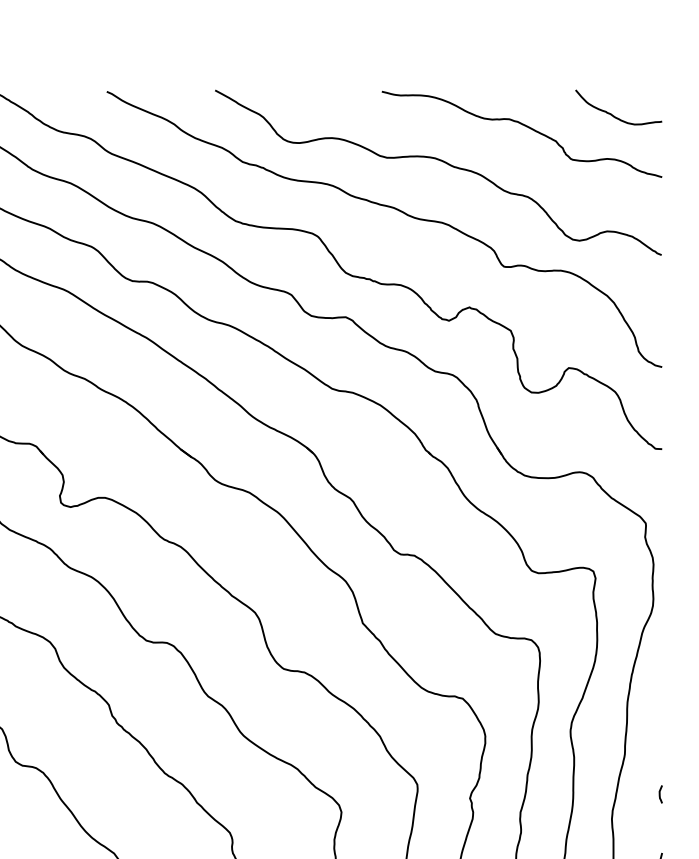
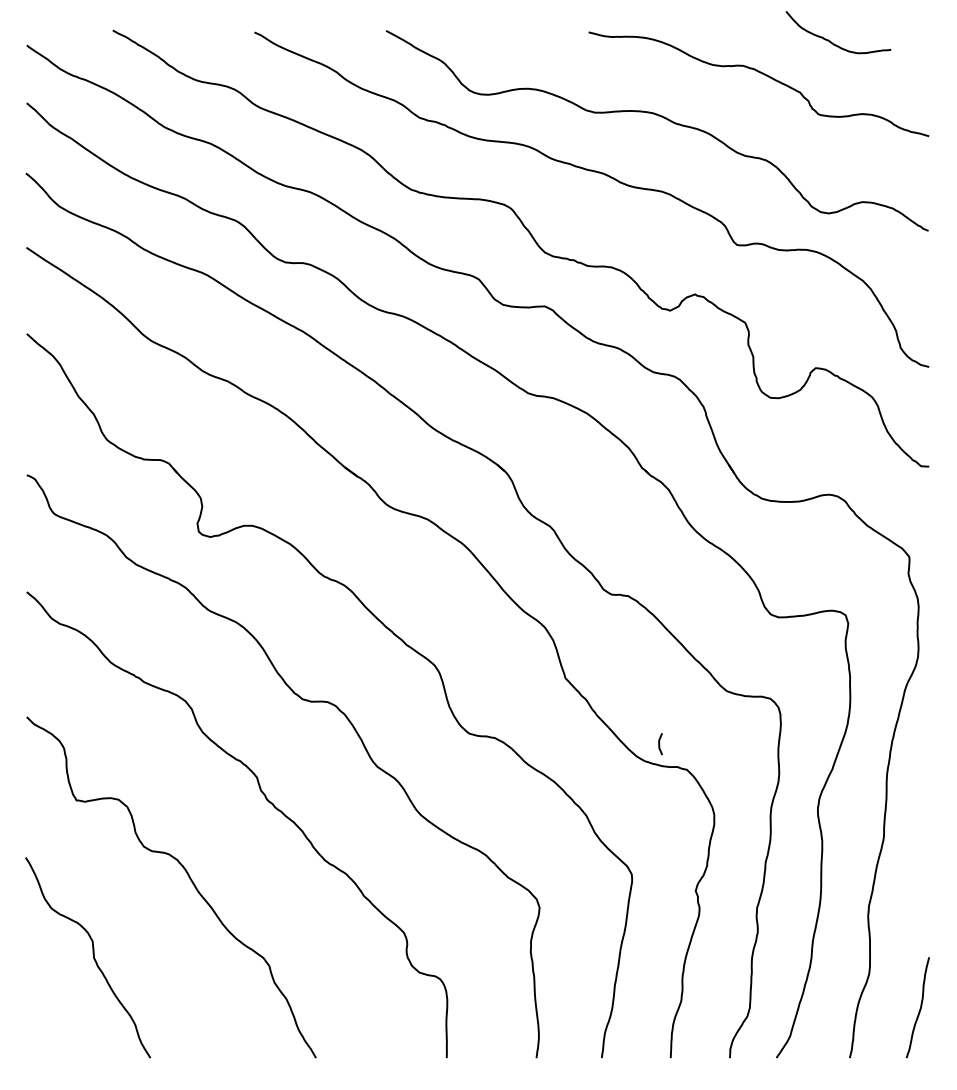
curve: (612, 114) -> (830, 40), moved
curve: (660, 794) -> (660, 744), moved

